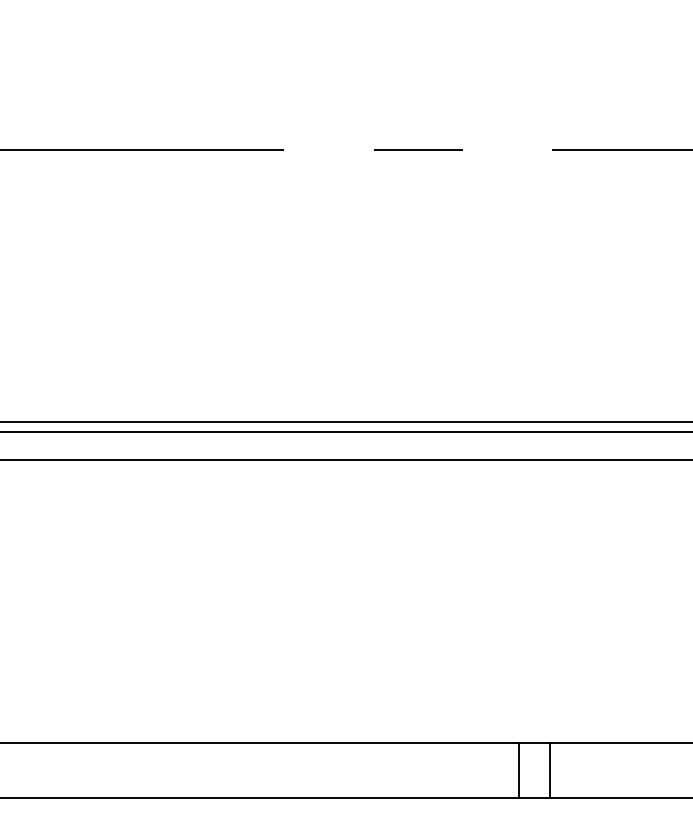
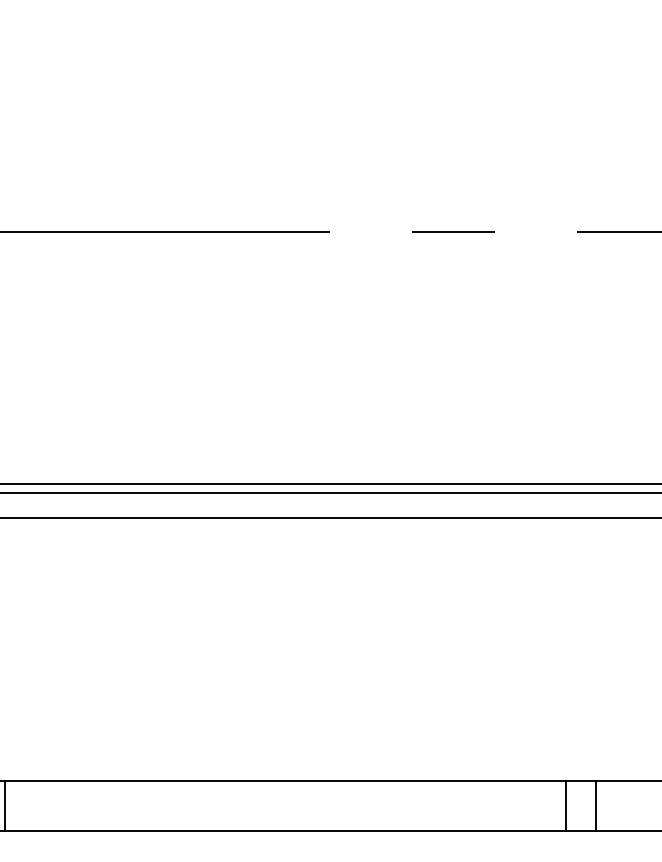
line: (518, 770) -> (566, 805), moved
line: (550, 770) -> (596, 805), moved

